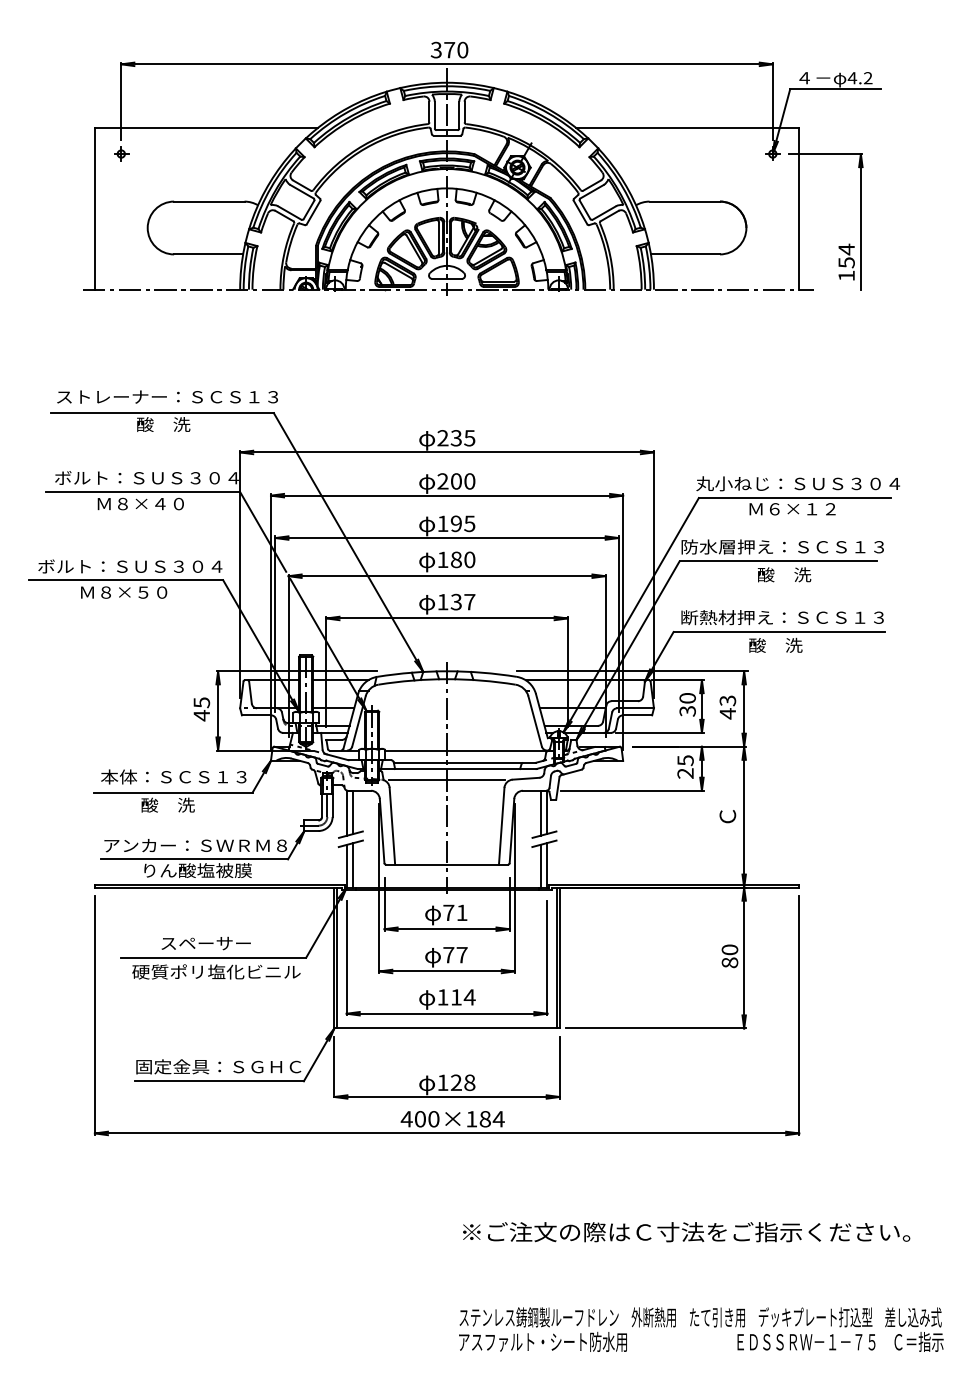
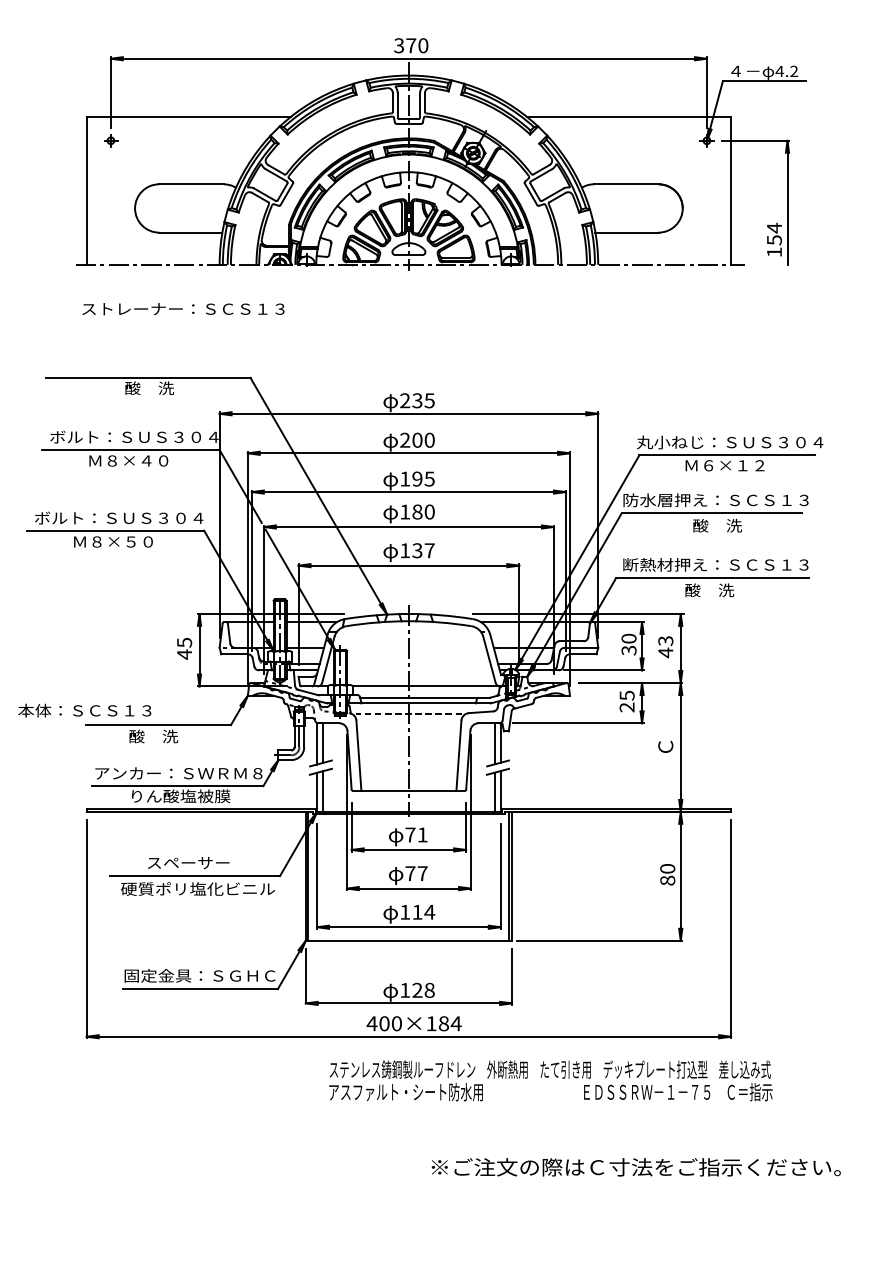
text: (167, 396) -> (183, 308), moved
text: (173, 776) -> (84, 710), moved
line: (447, 780) -> (409, 713), solid -> dashed
text: (686, 1232) -> (636, 1167), moved
text: (701, 1329) -> (551, 1080), moved

